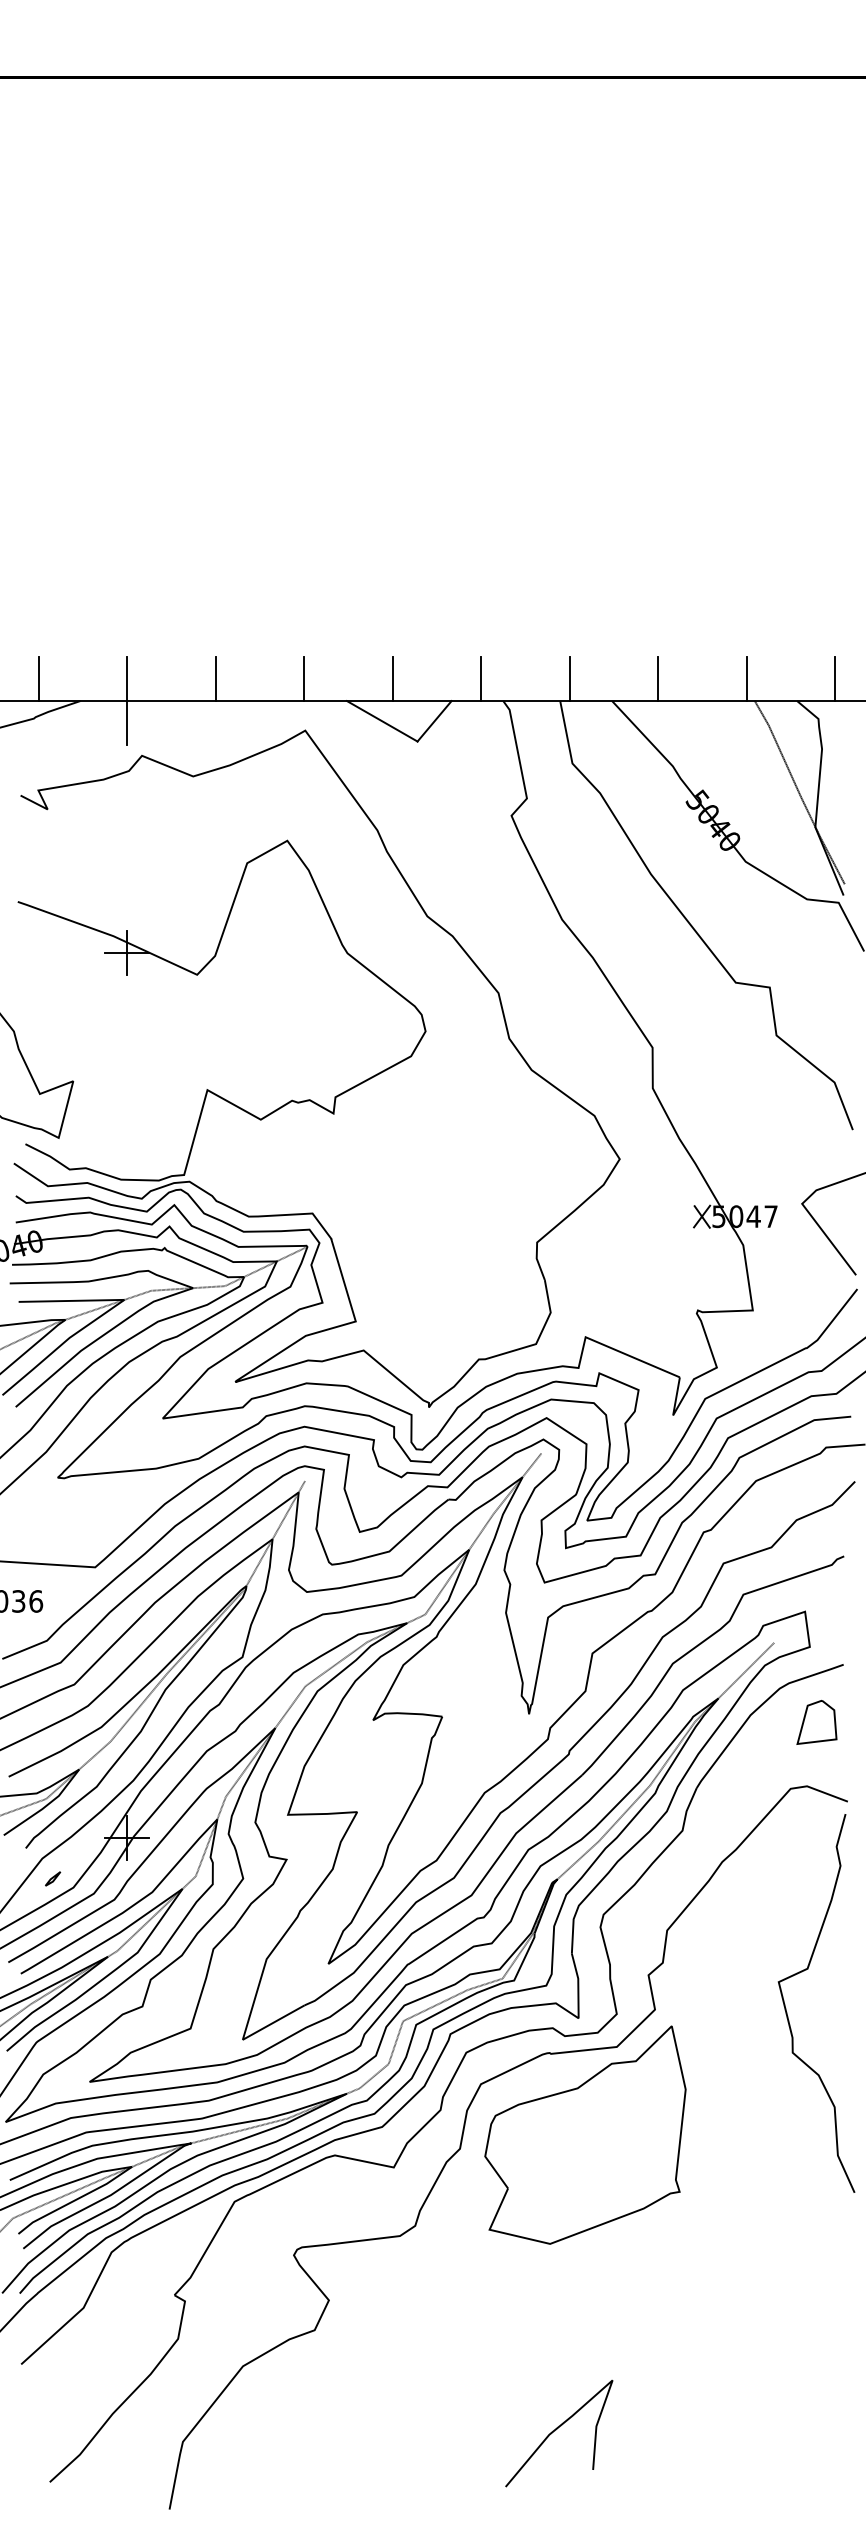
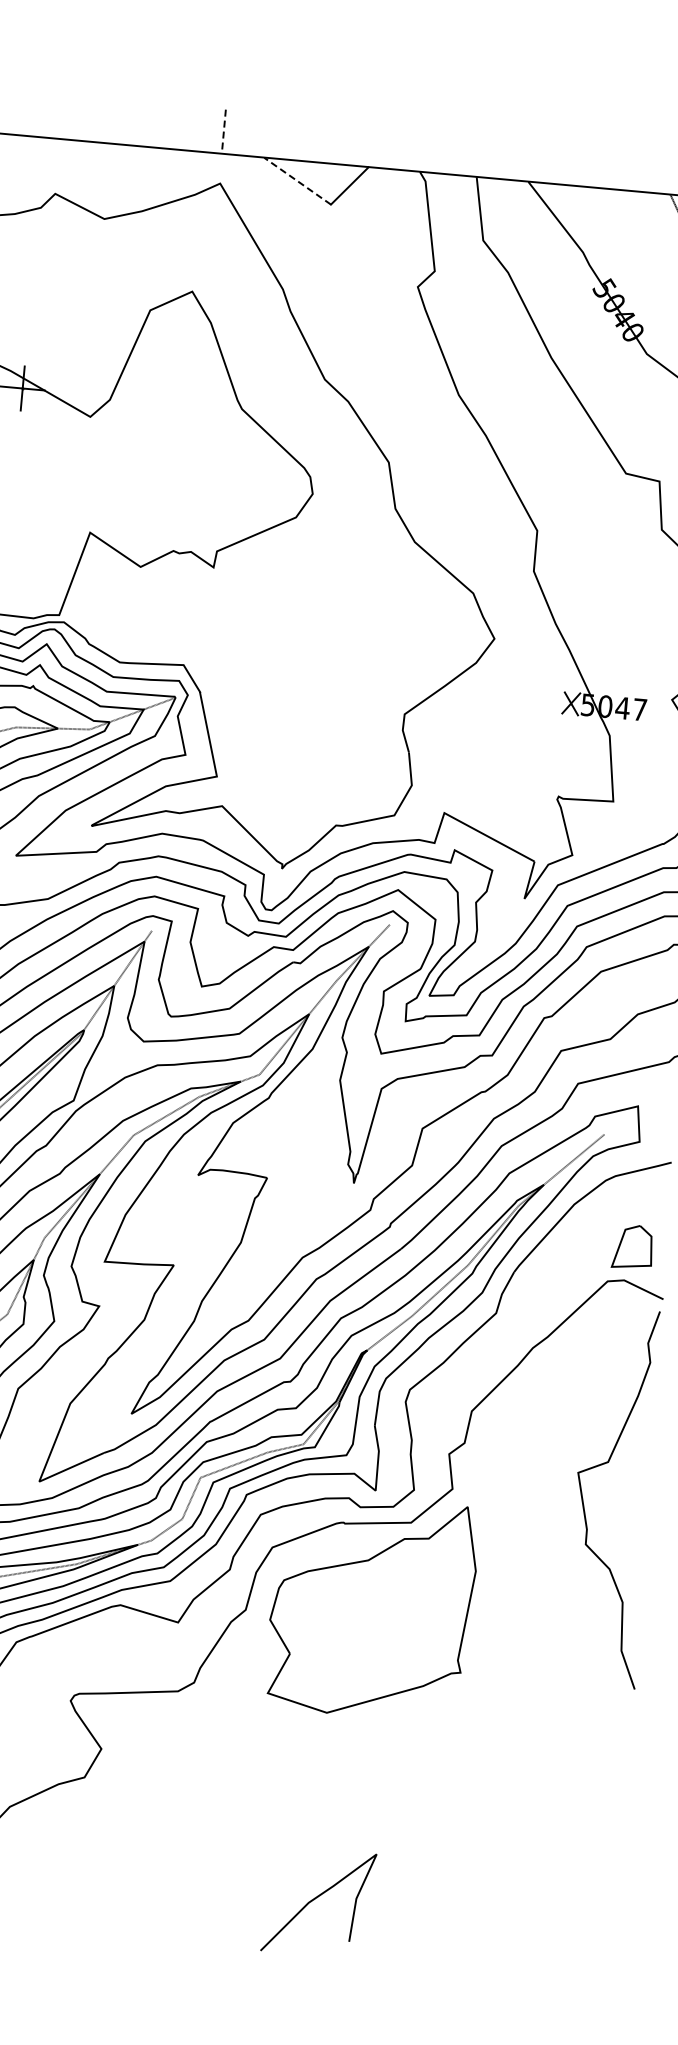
line: (215, 678) -> (135, 123), removed
line: (392, 678) -> (311, 139), removed
line: (481, 678) -> (400, 147), removed
line: (569, 678) -> (488, 155), removed
line: (658, 678) -> (576, 163), removed
line: (746, 678) -> (664, 171), removed
line: (304, 679) -> (224, 132), solid -> dashed
line: (127, 700) -> (45, 137), removed
line: (382, 721) -> (297, 181), solid -> dashed
part: (816, 1722) -> (632, 1247), moved

